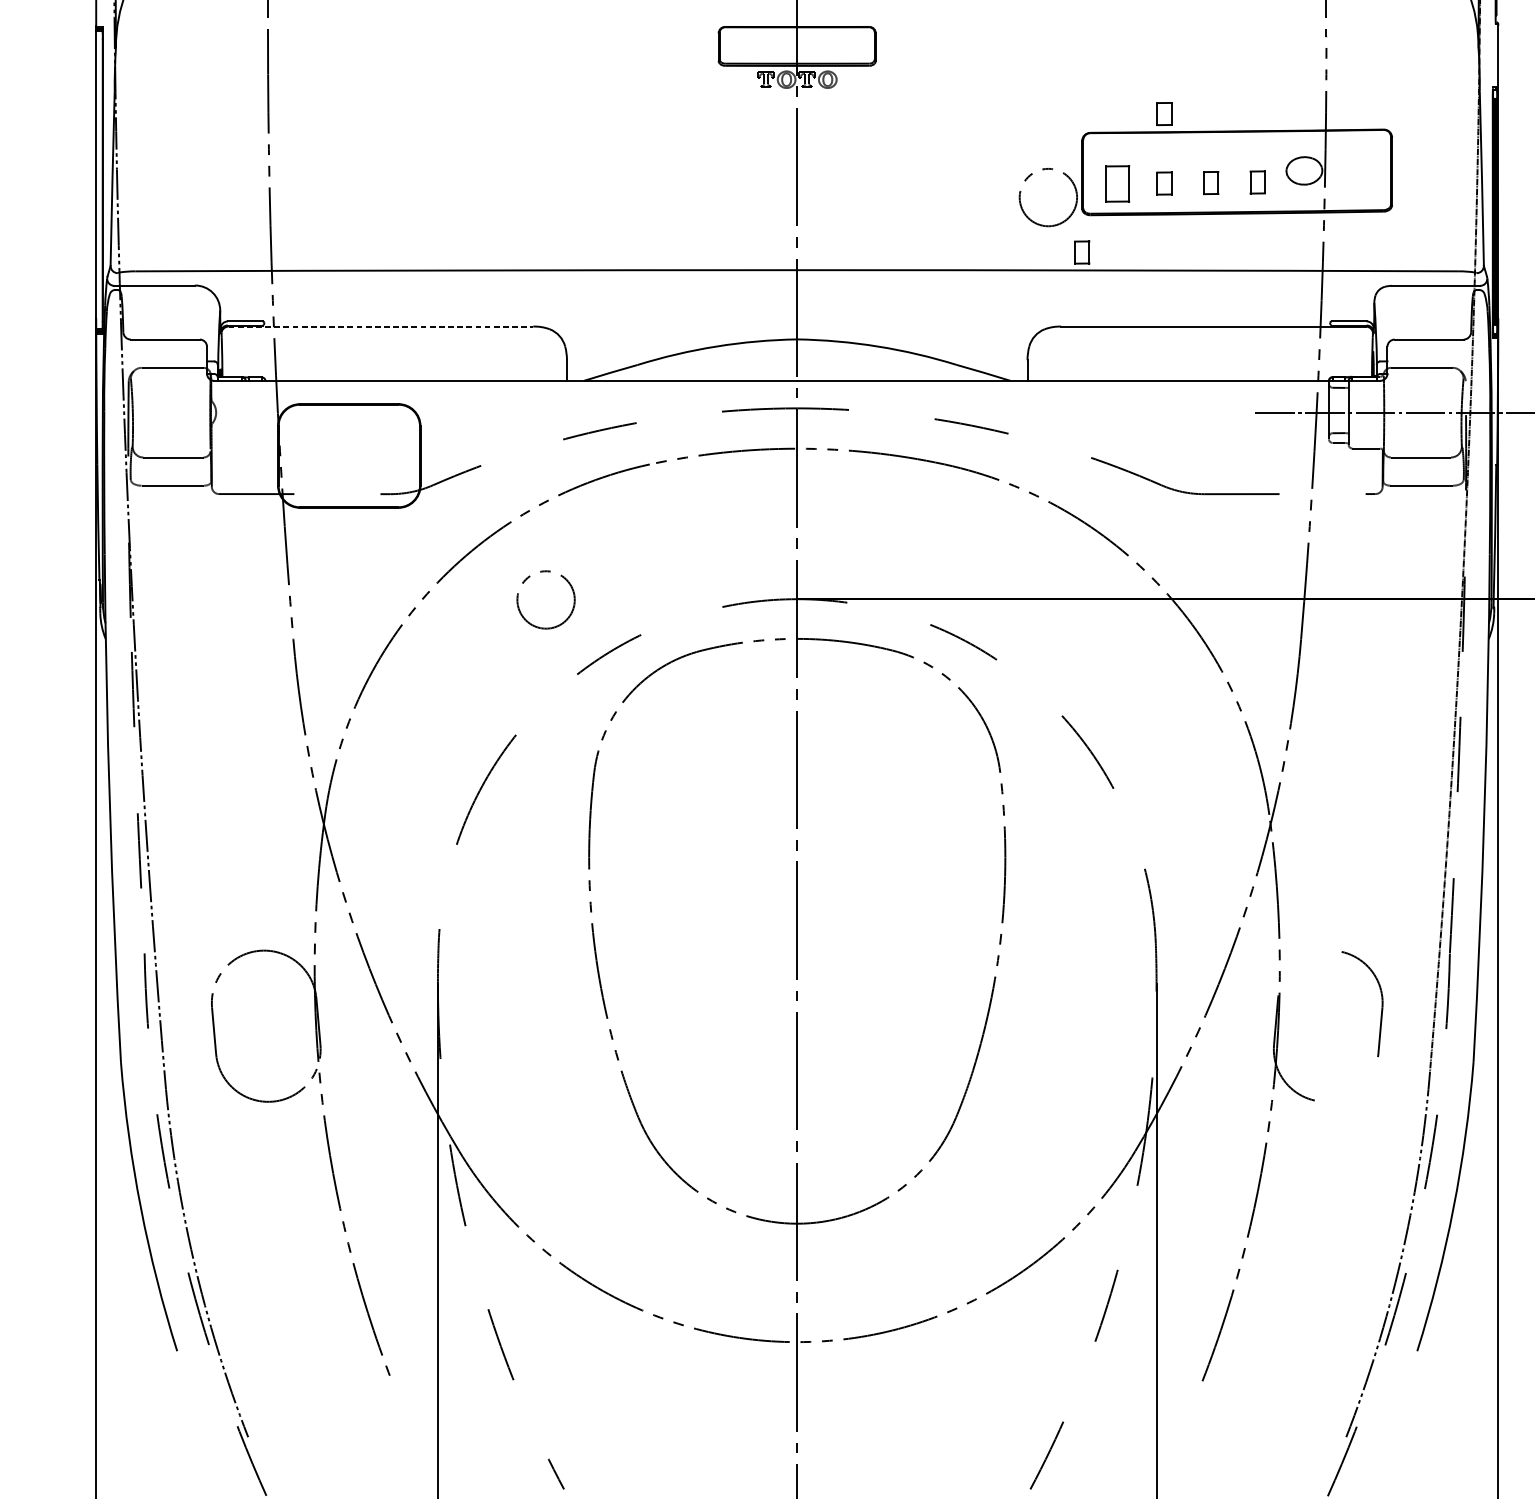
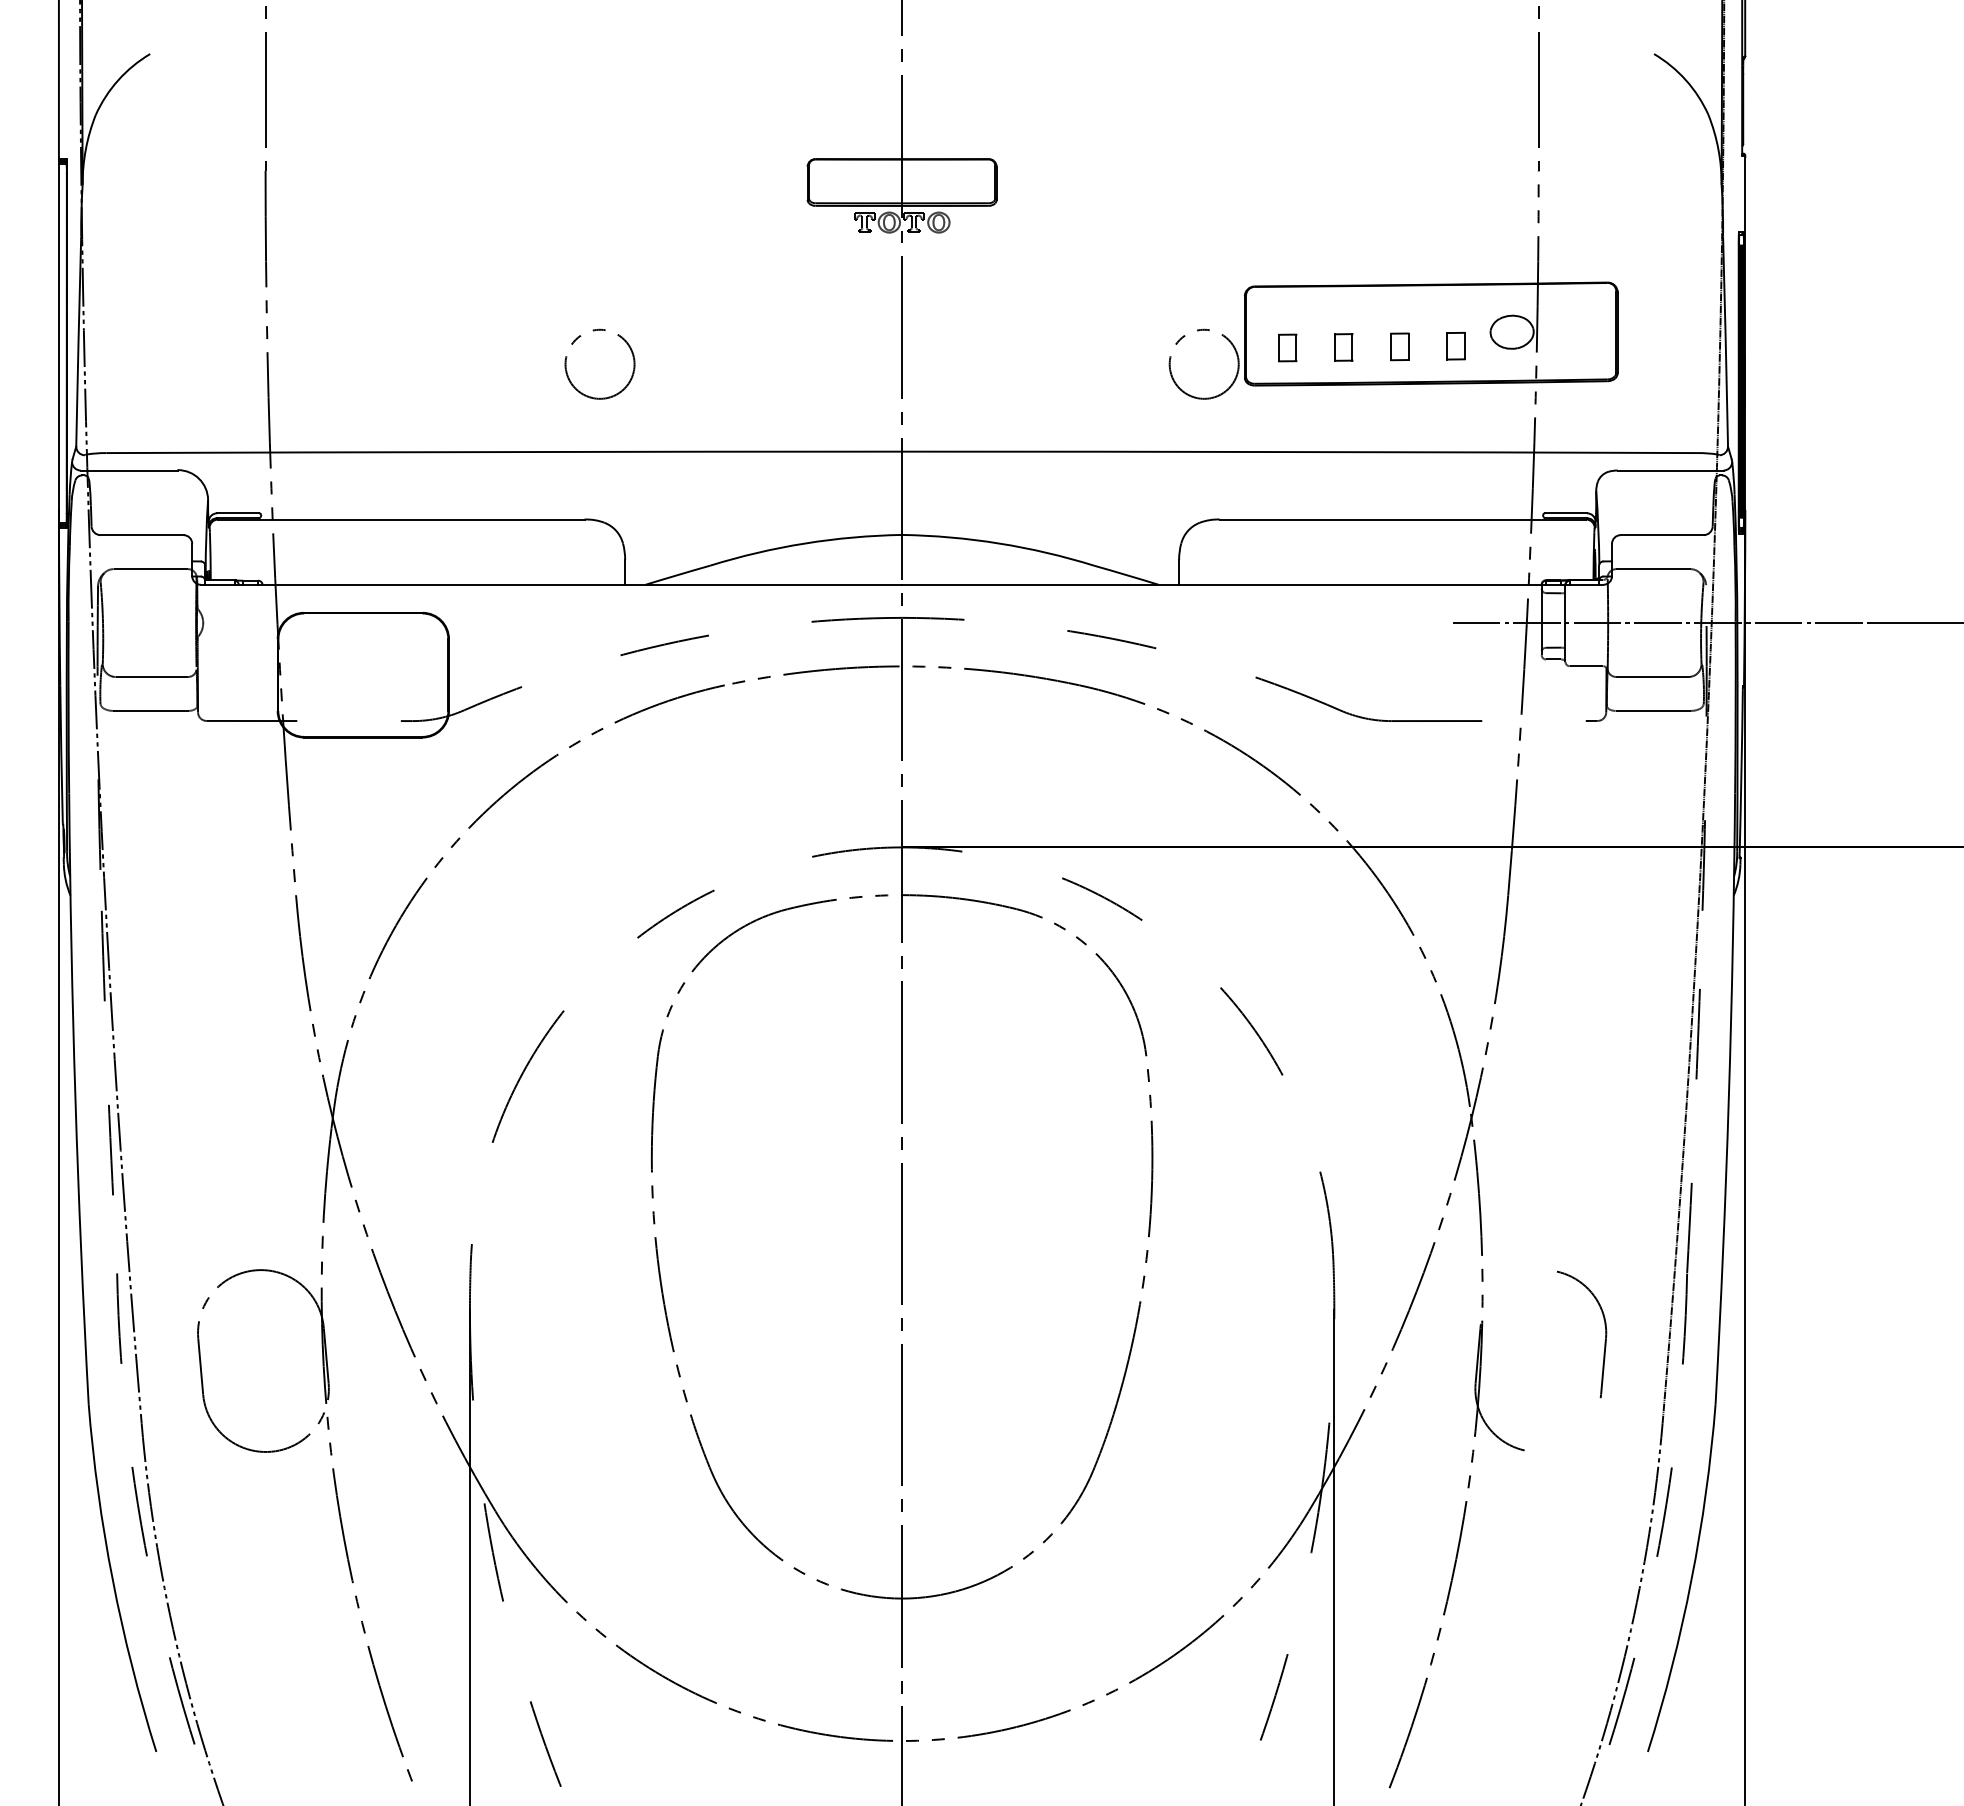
part: (1164, 113) -> (1343, 263), removed
part: (1117, 183) -> (1287, 347), size x0.62
part: (1081, 252) -> (1244, 430), removed
line: (381, 326) -> (401, 519), dashed -> solid
circle: (545, 599) -> (599, 363), moved

